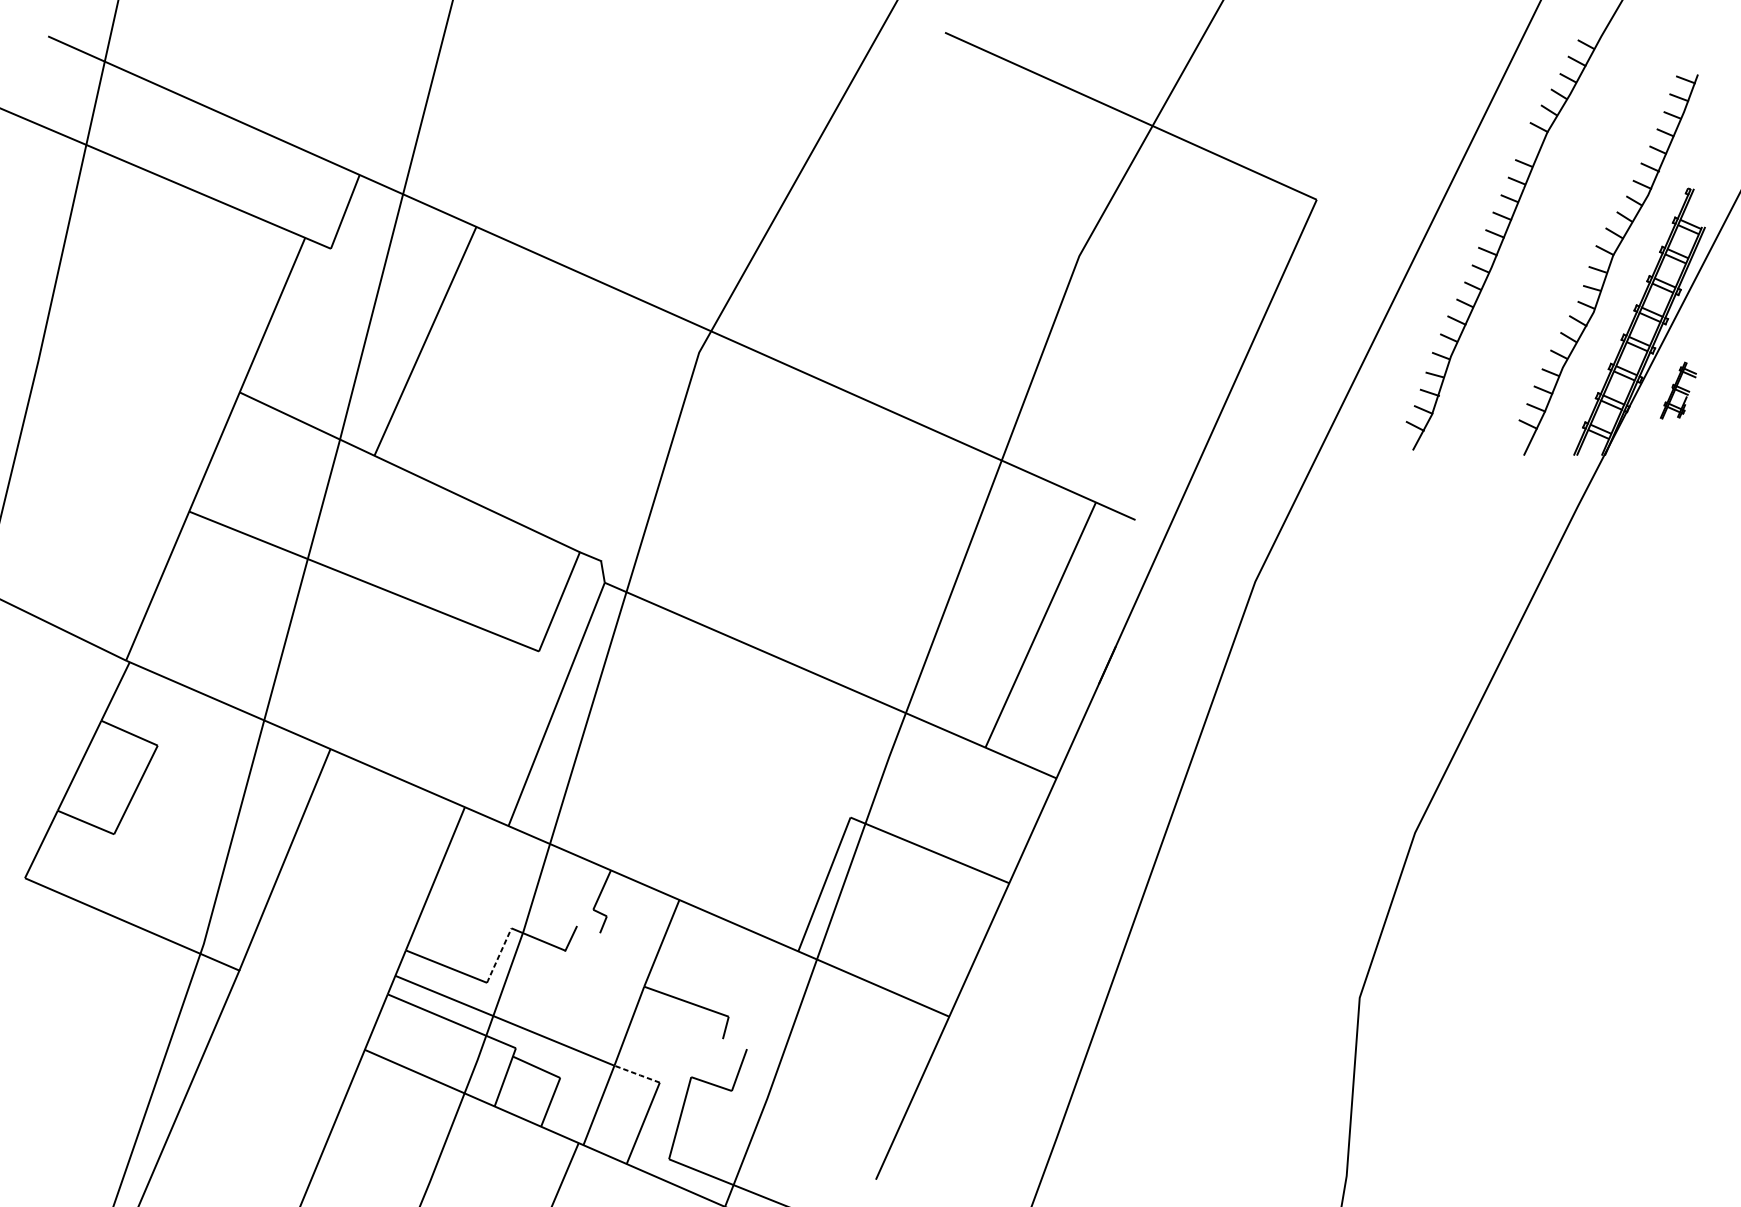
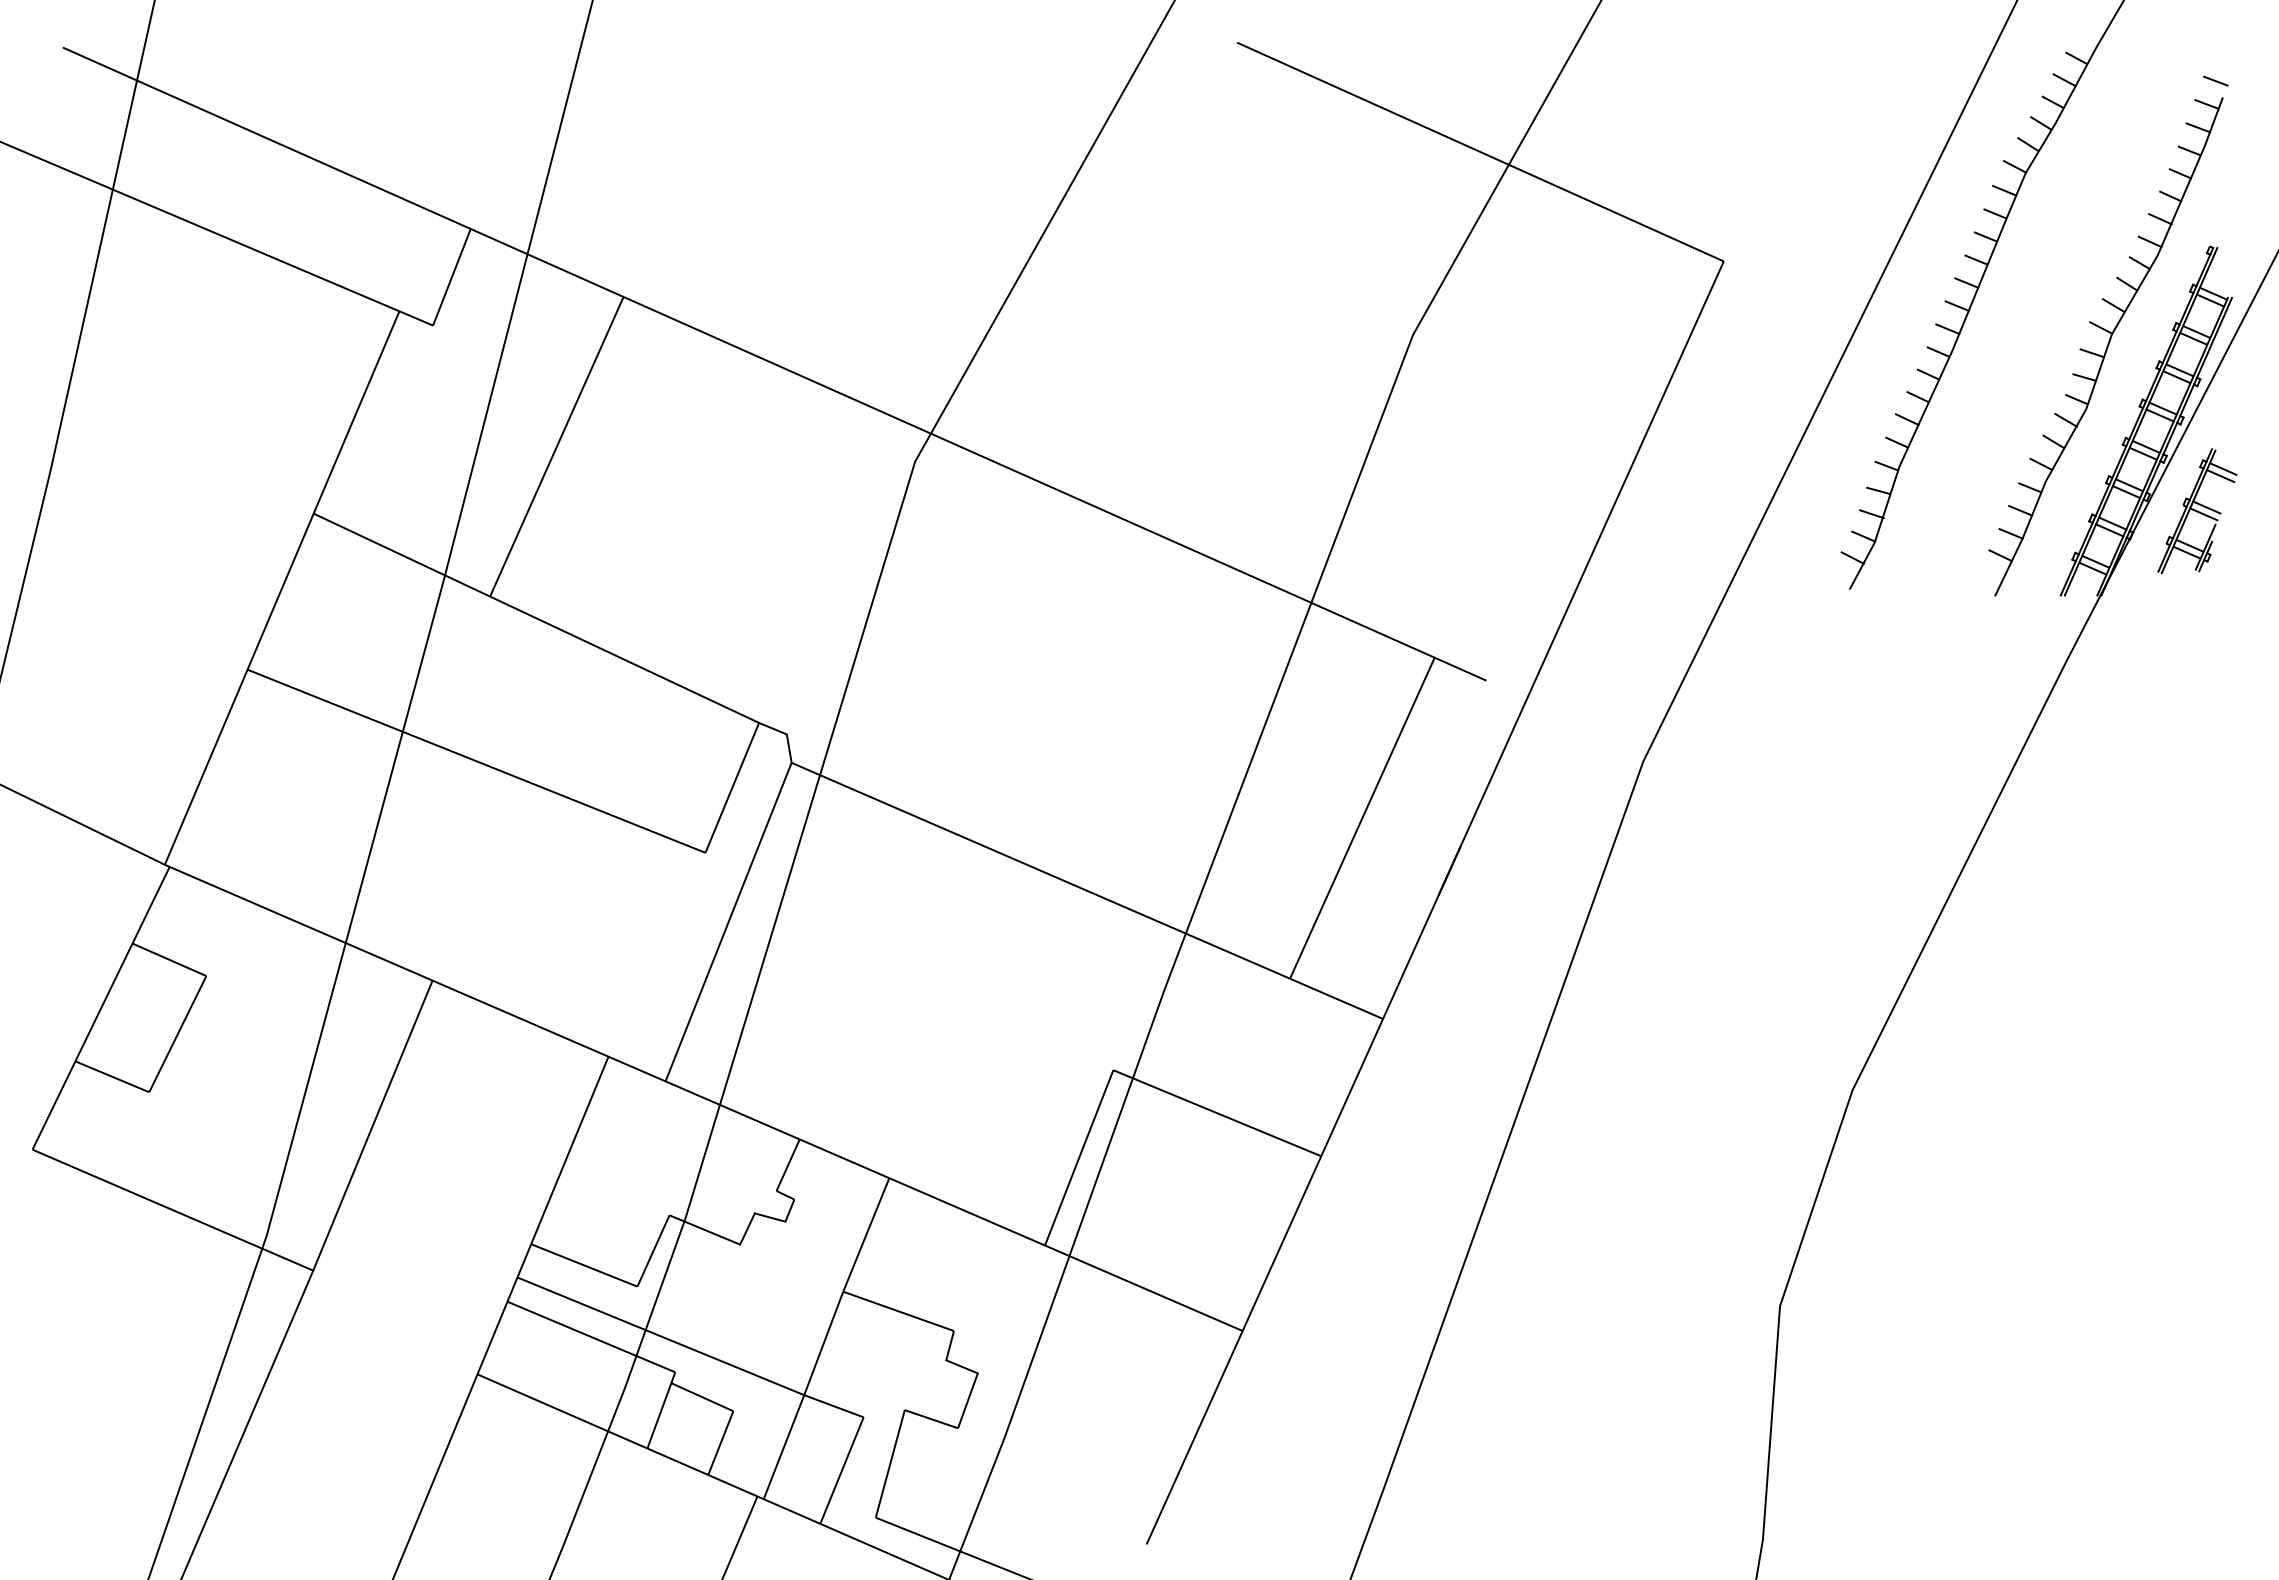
line: (1692, 61) -> (2215, 80), added
line: (1531, 145) -> (2004, 190), added
part: (1678, 390) -> (2197, 511), size x1.67
line: (587, 930) -> (769, 1217), added
line: (499, 955) -> (653, 1250), dashed -> solid
line: (734, 1043) -> (961, 1366), added
line: (637, 1074) -> (834, 1406), dashed -> solid

